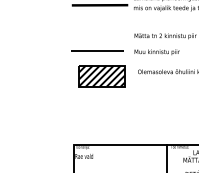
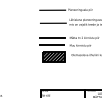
line: (98, 35) -> (52, 37), added

